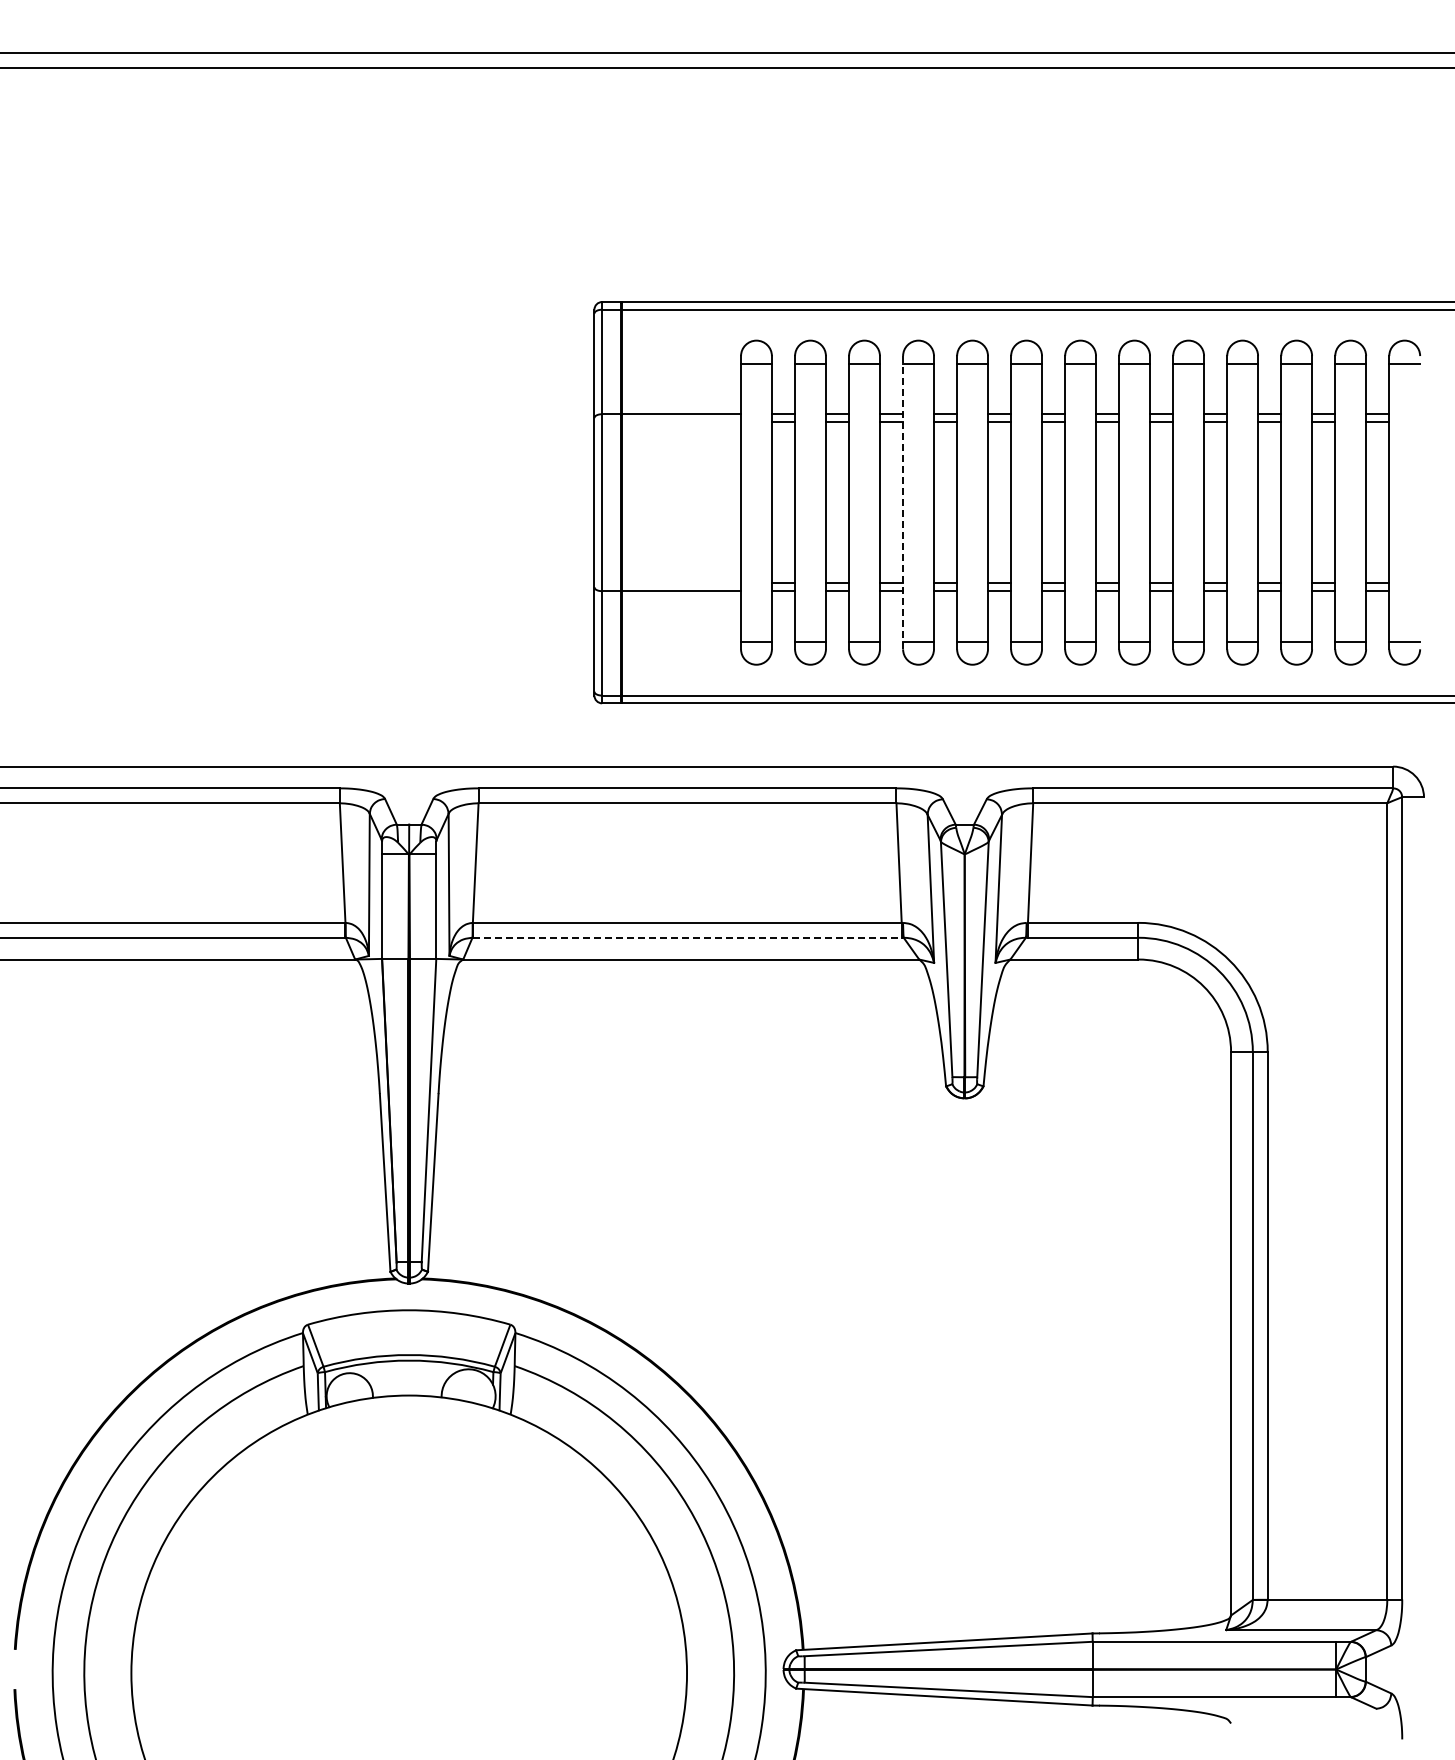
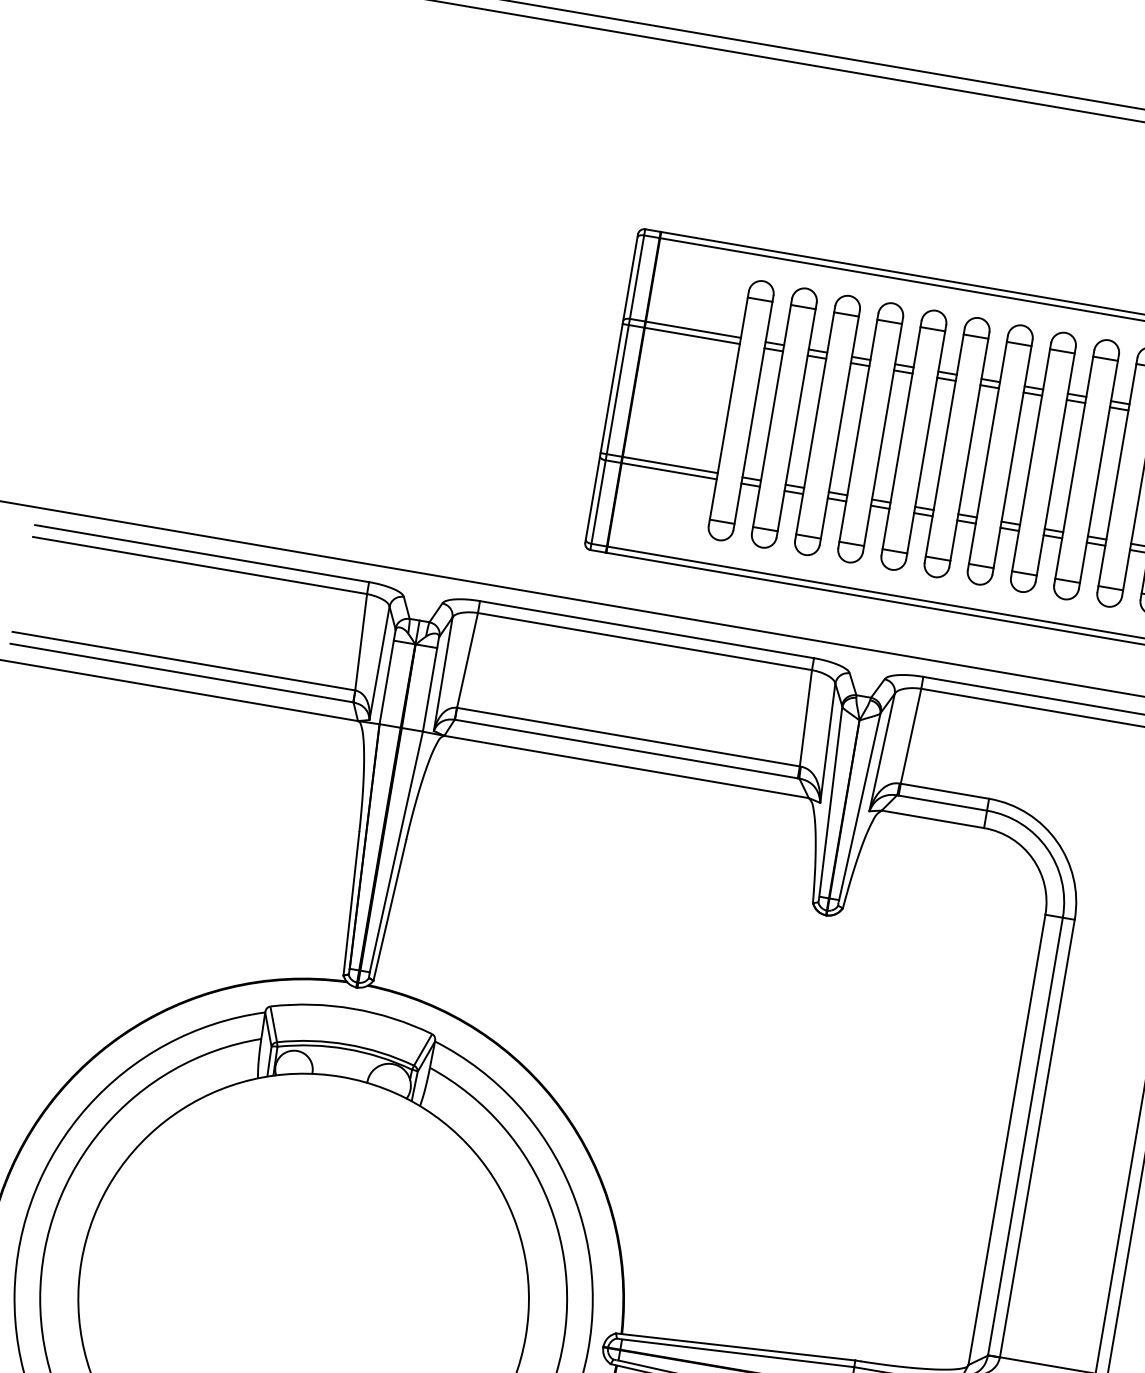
line: (667, 421) -> (681, 333), added
line: (903, 502) -> (858, 430), dashed -> solid
line: (667, 583) -> (659, 463), added
line: (687, 937) -> (626, 748), dashed -> solid

